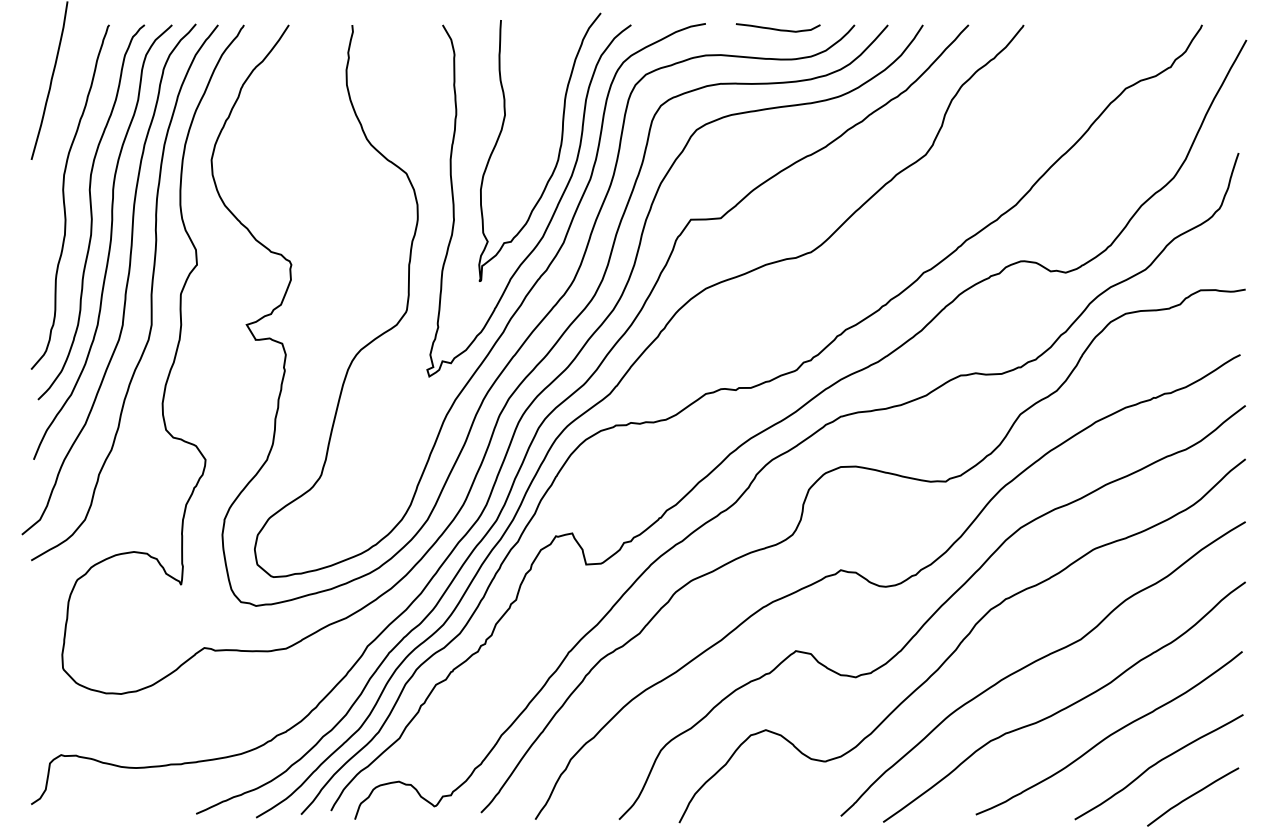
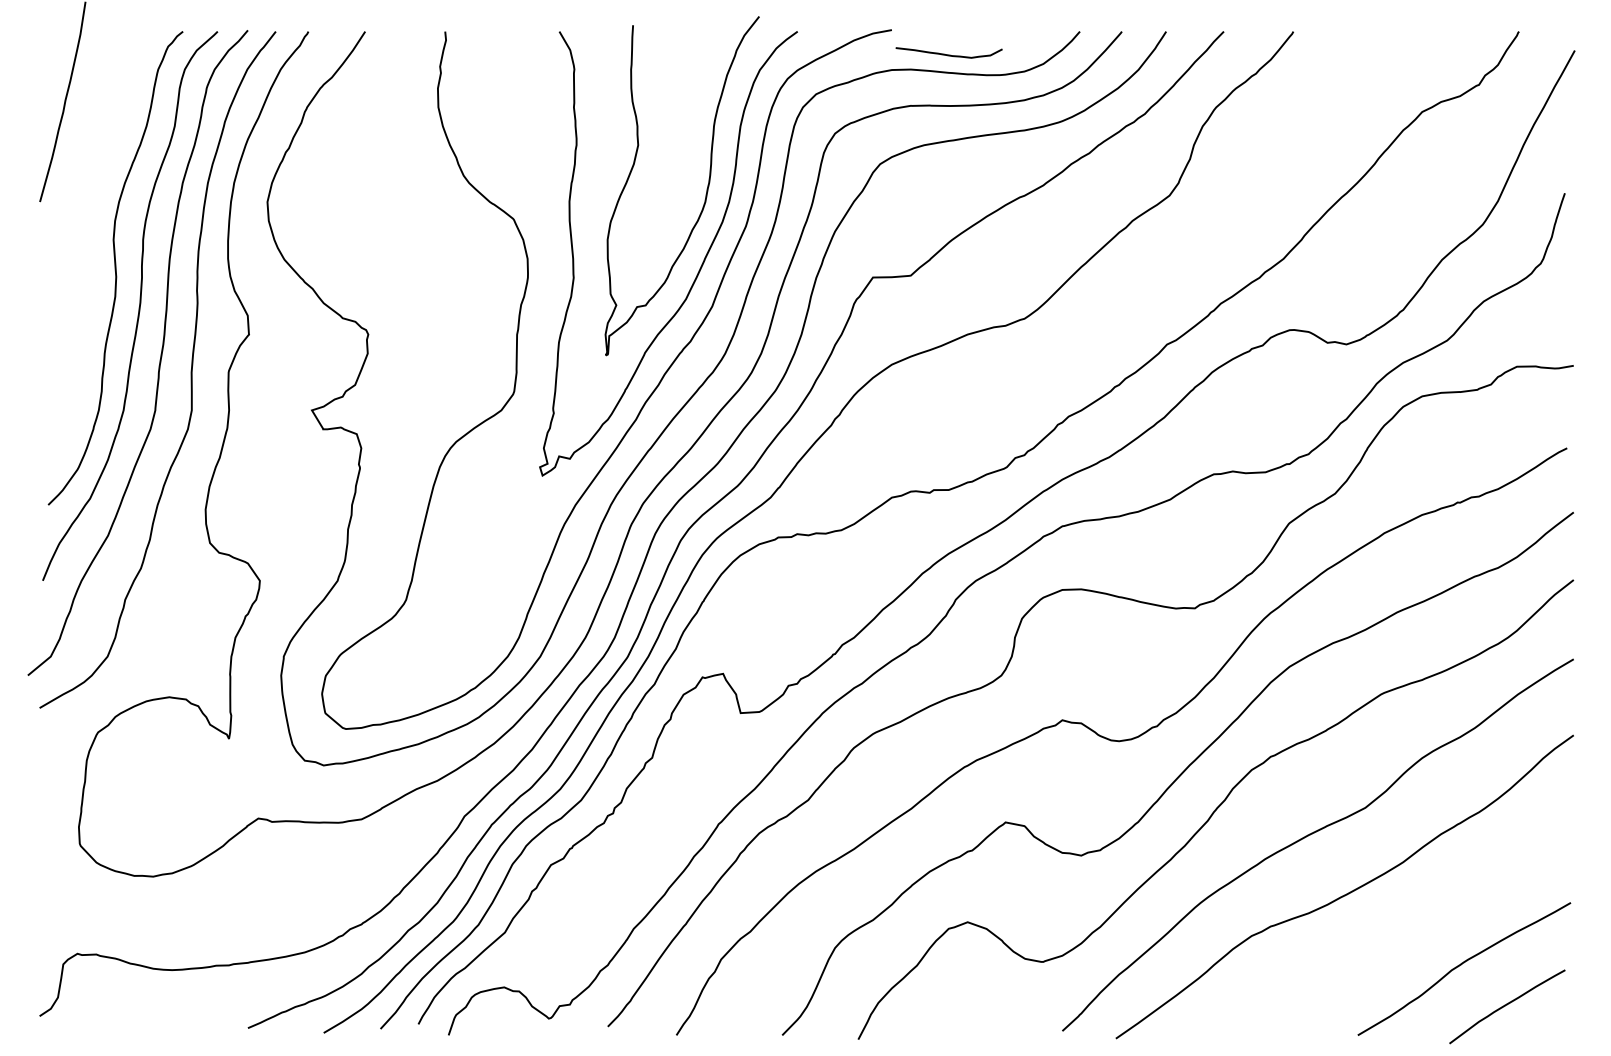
curve: (777, 28) -> (948, 53), moved
curve: (64, 196) -> (81, 248), removed
curve: (1109, 734) -> (1401, 927), removed

